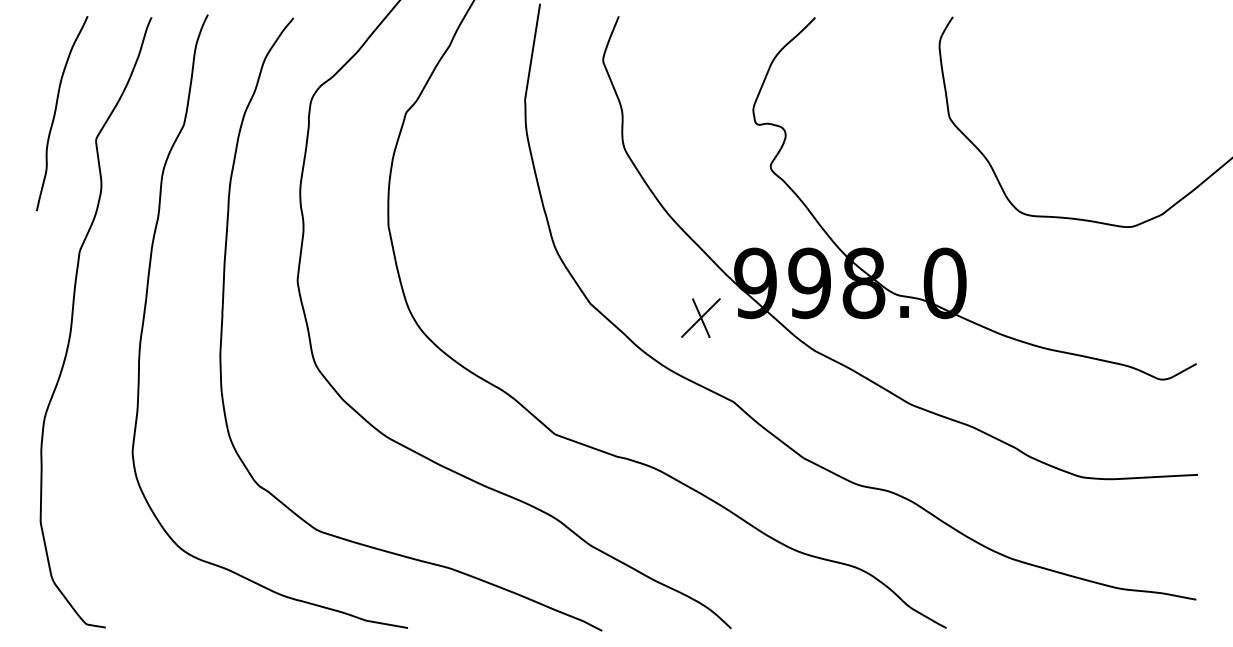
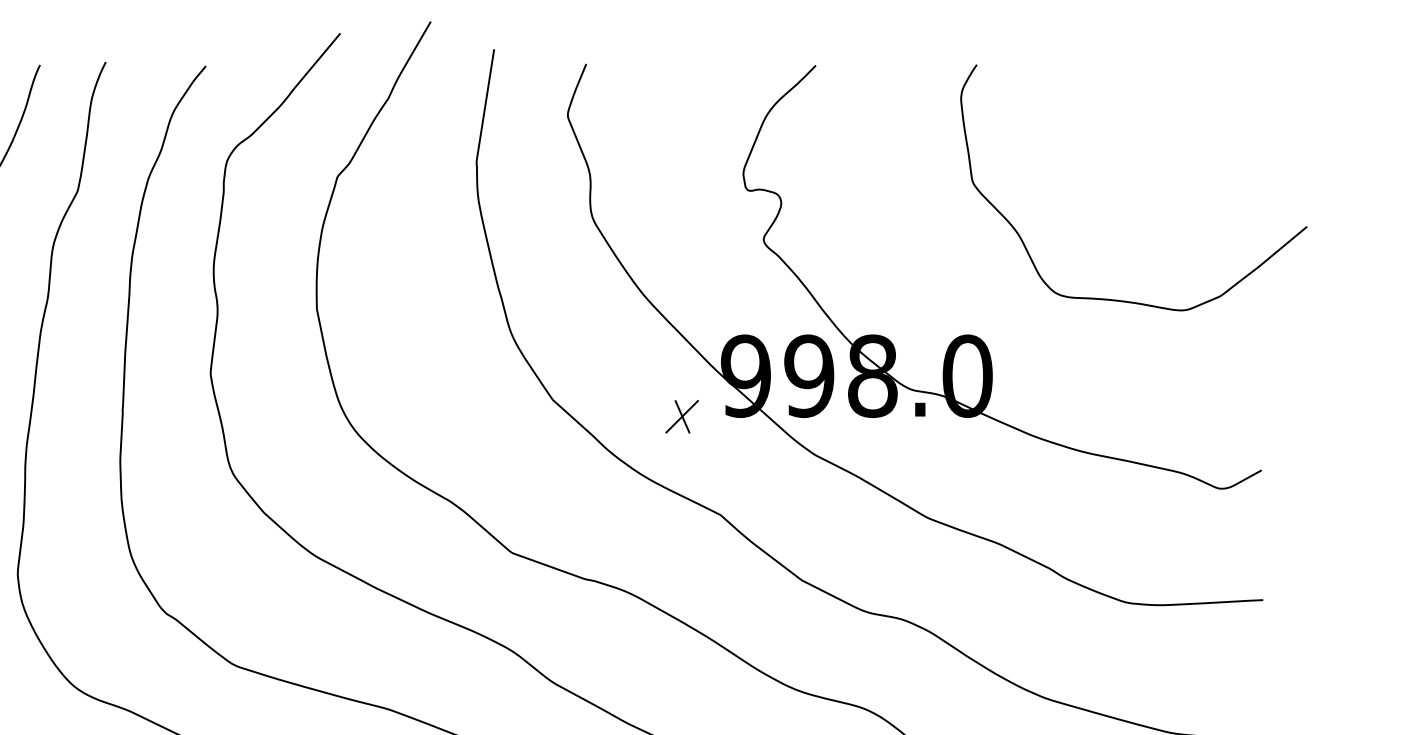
part: (700, 317) -> (681, 416), size x0.71

